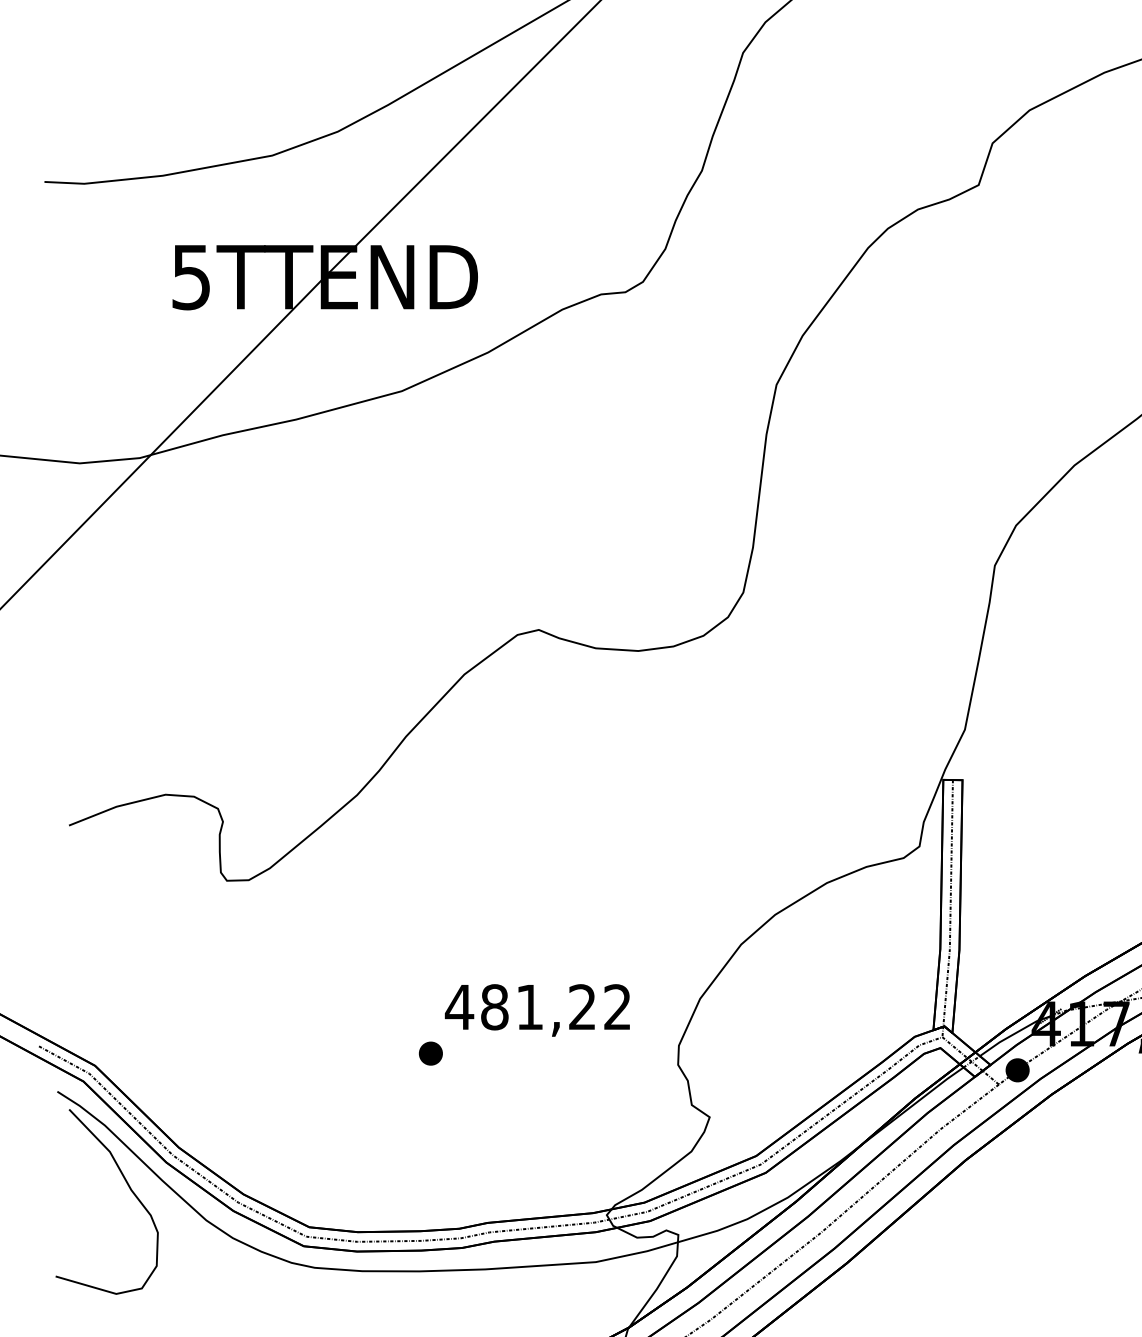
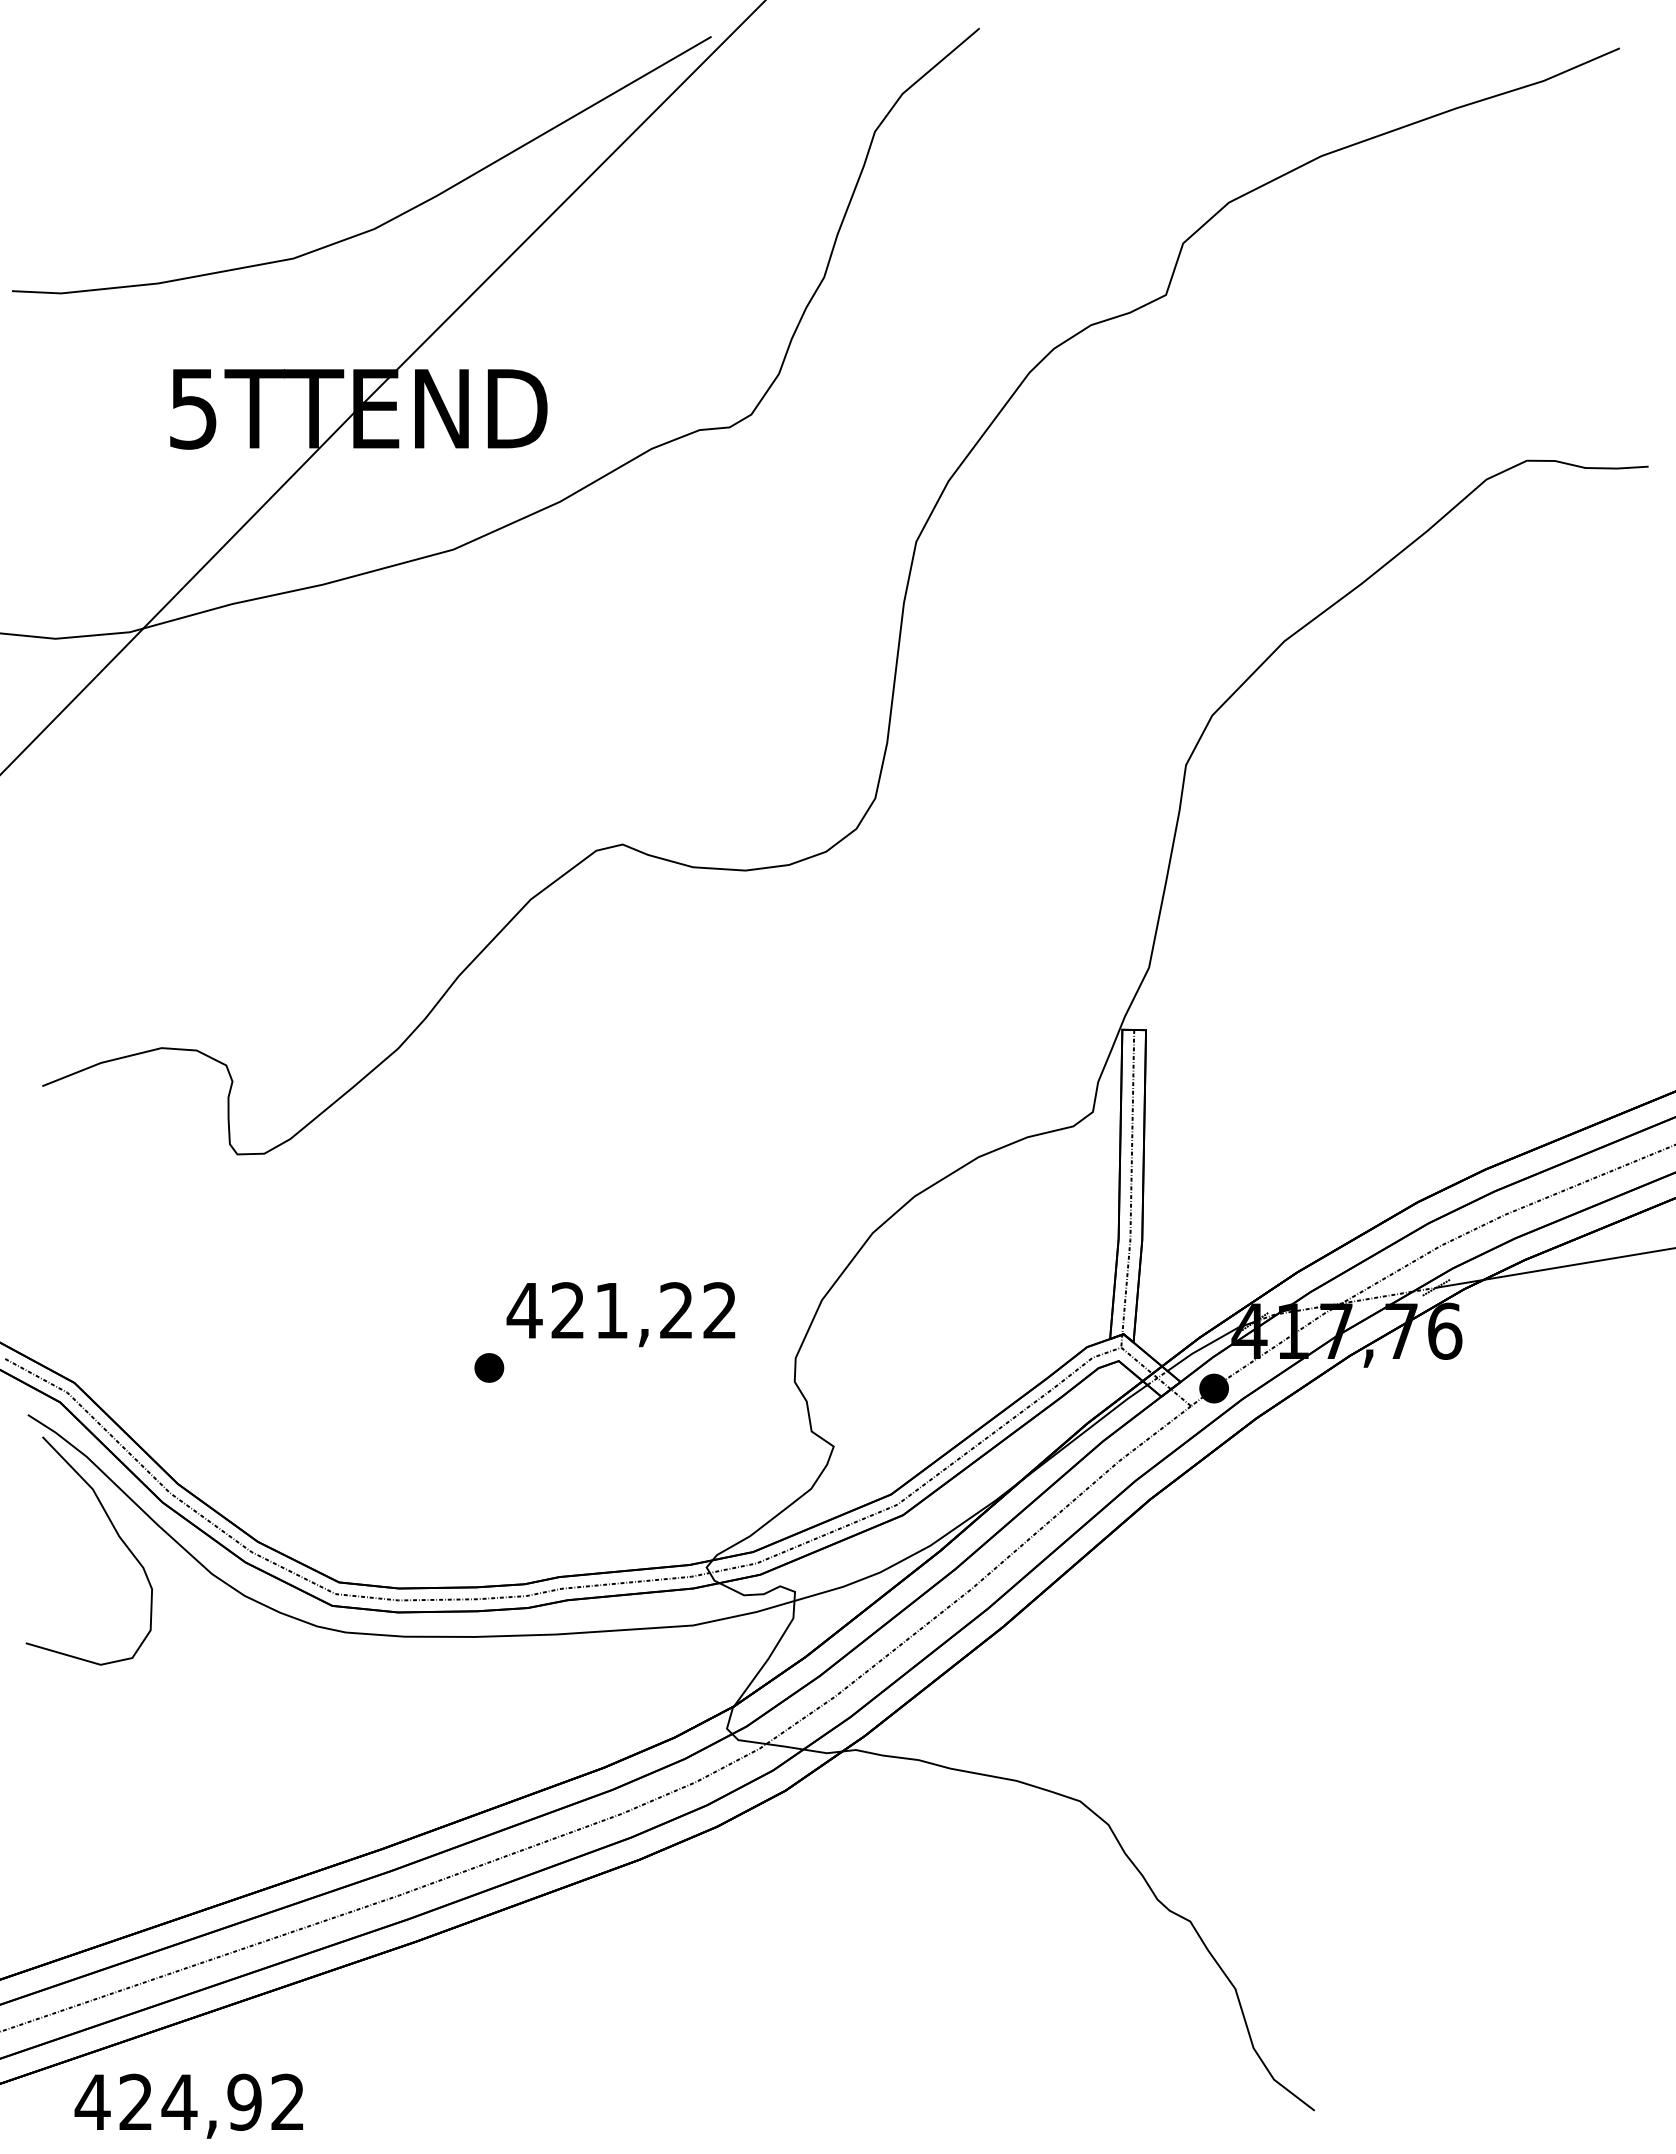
text: (494, 1007) -> (568, 1310), 481,22 -> 421,22

